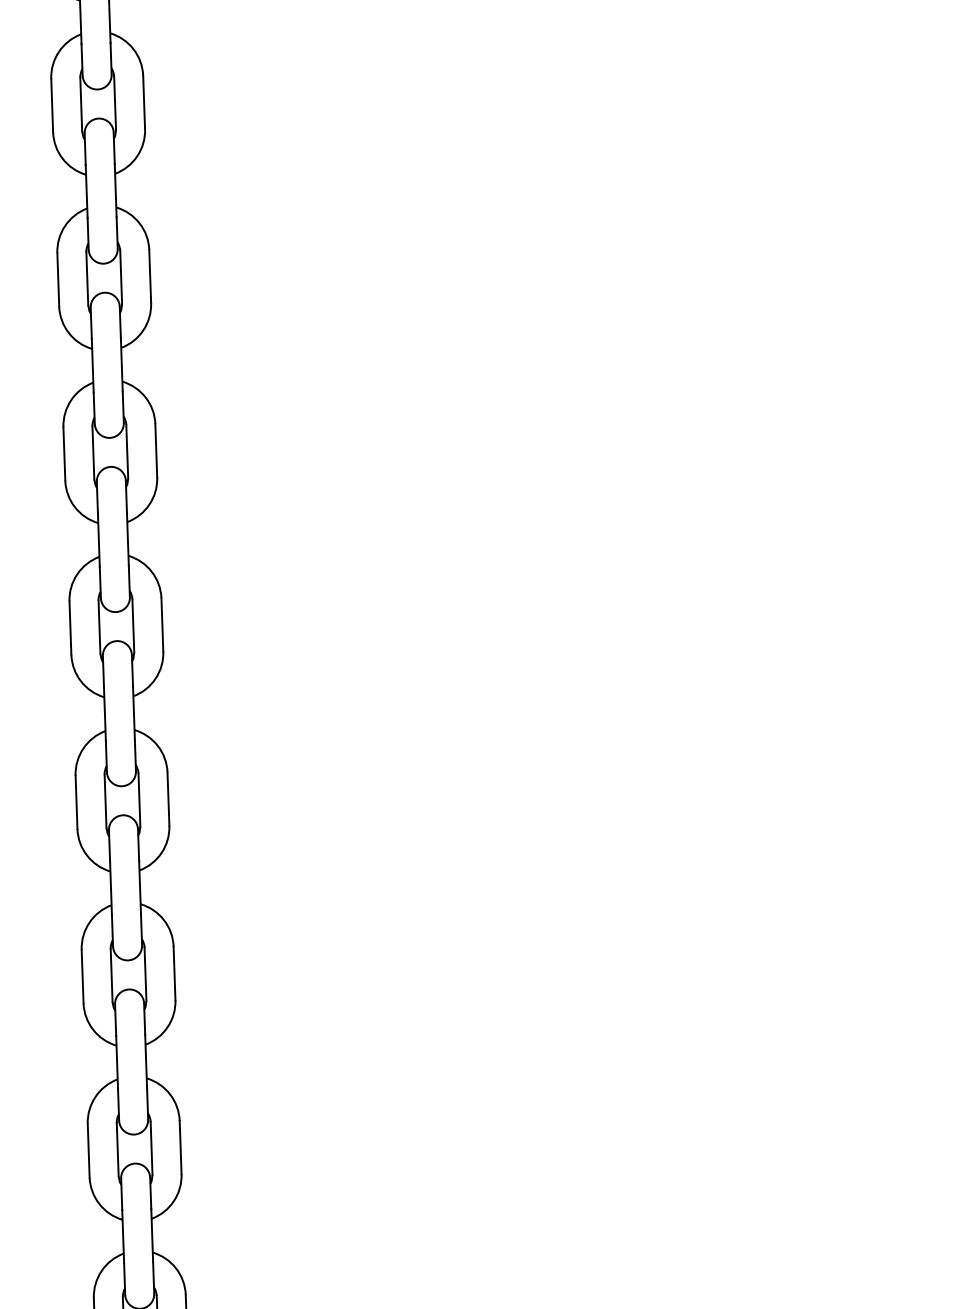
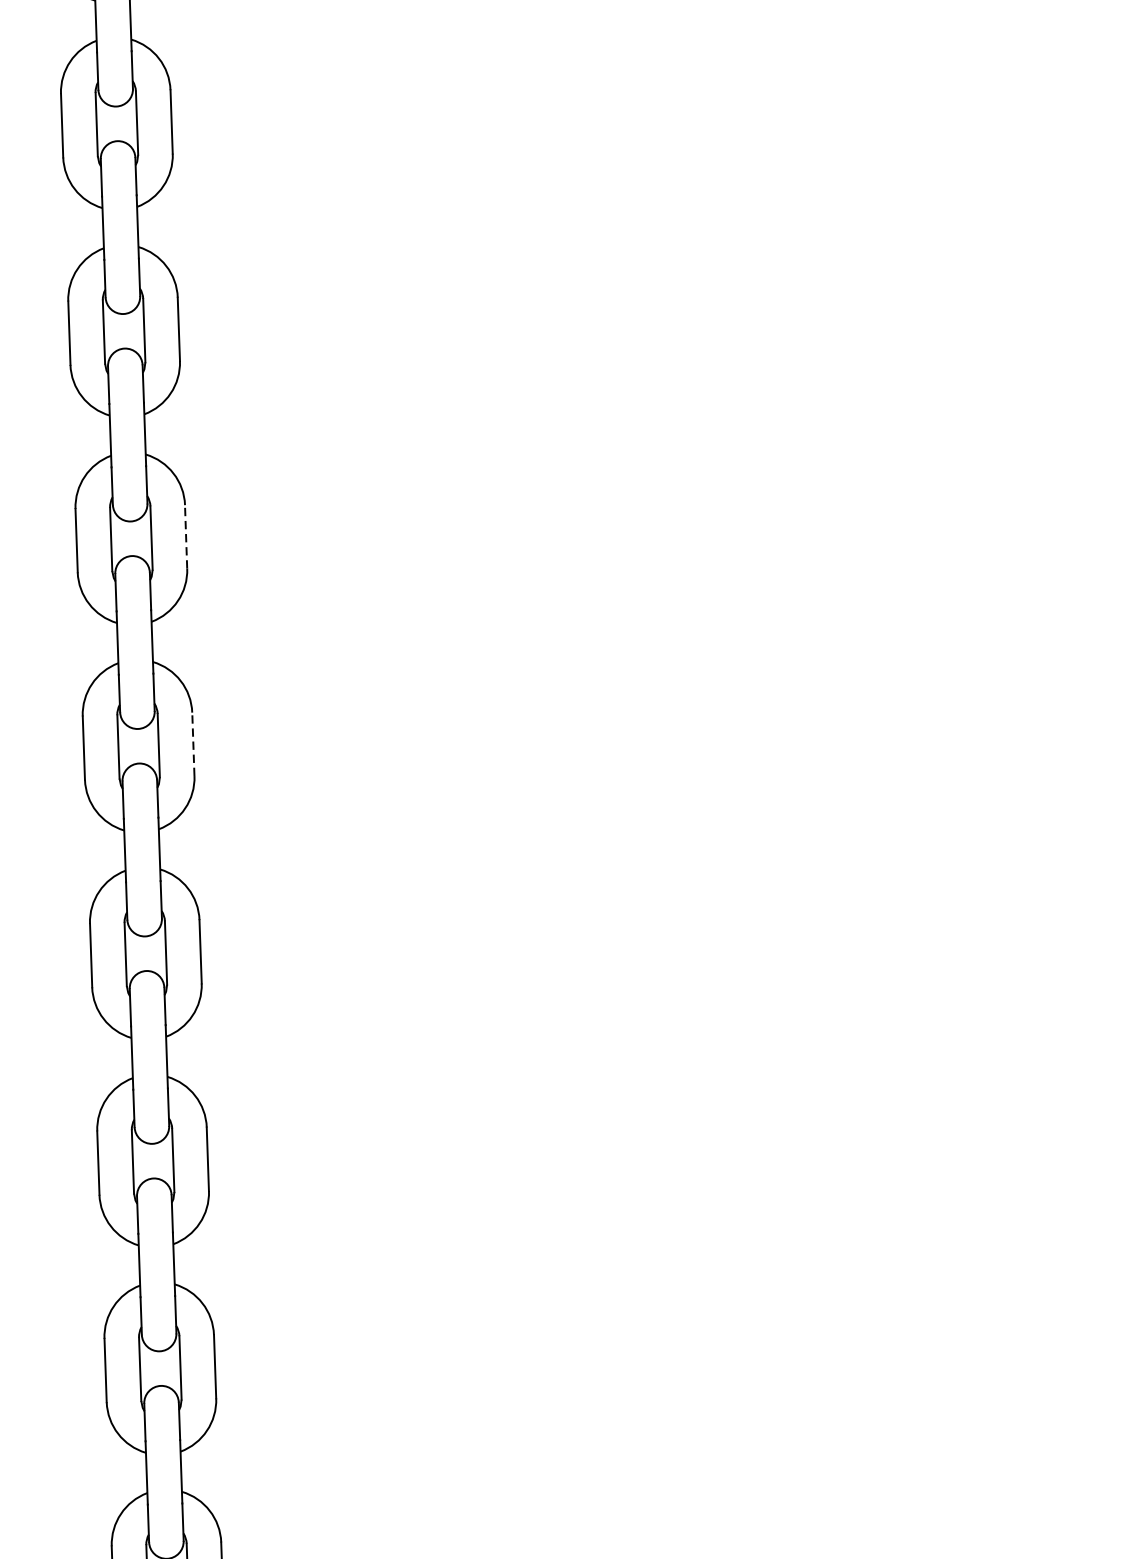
line: (156, 450) -> (186, 536), solid -> dashed
line: (162, 624) -> (193, 743), solid -> dashed

